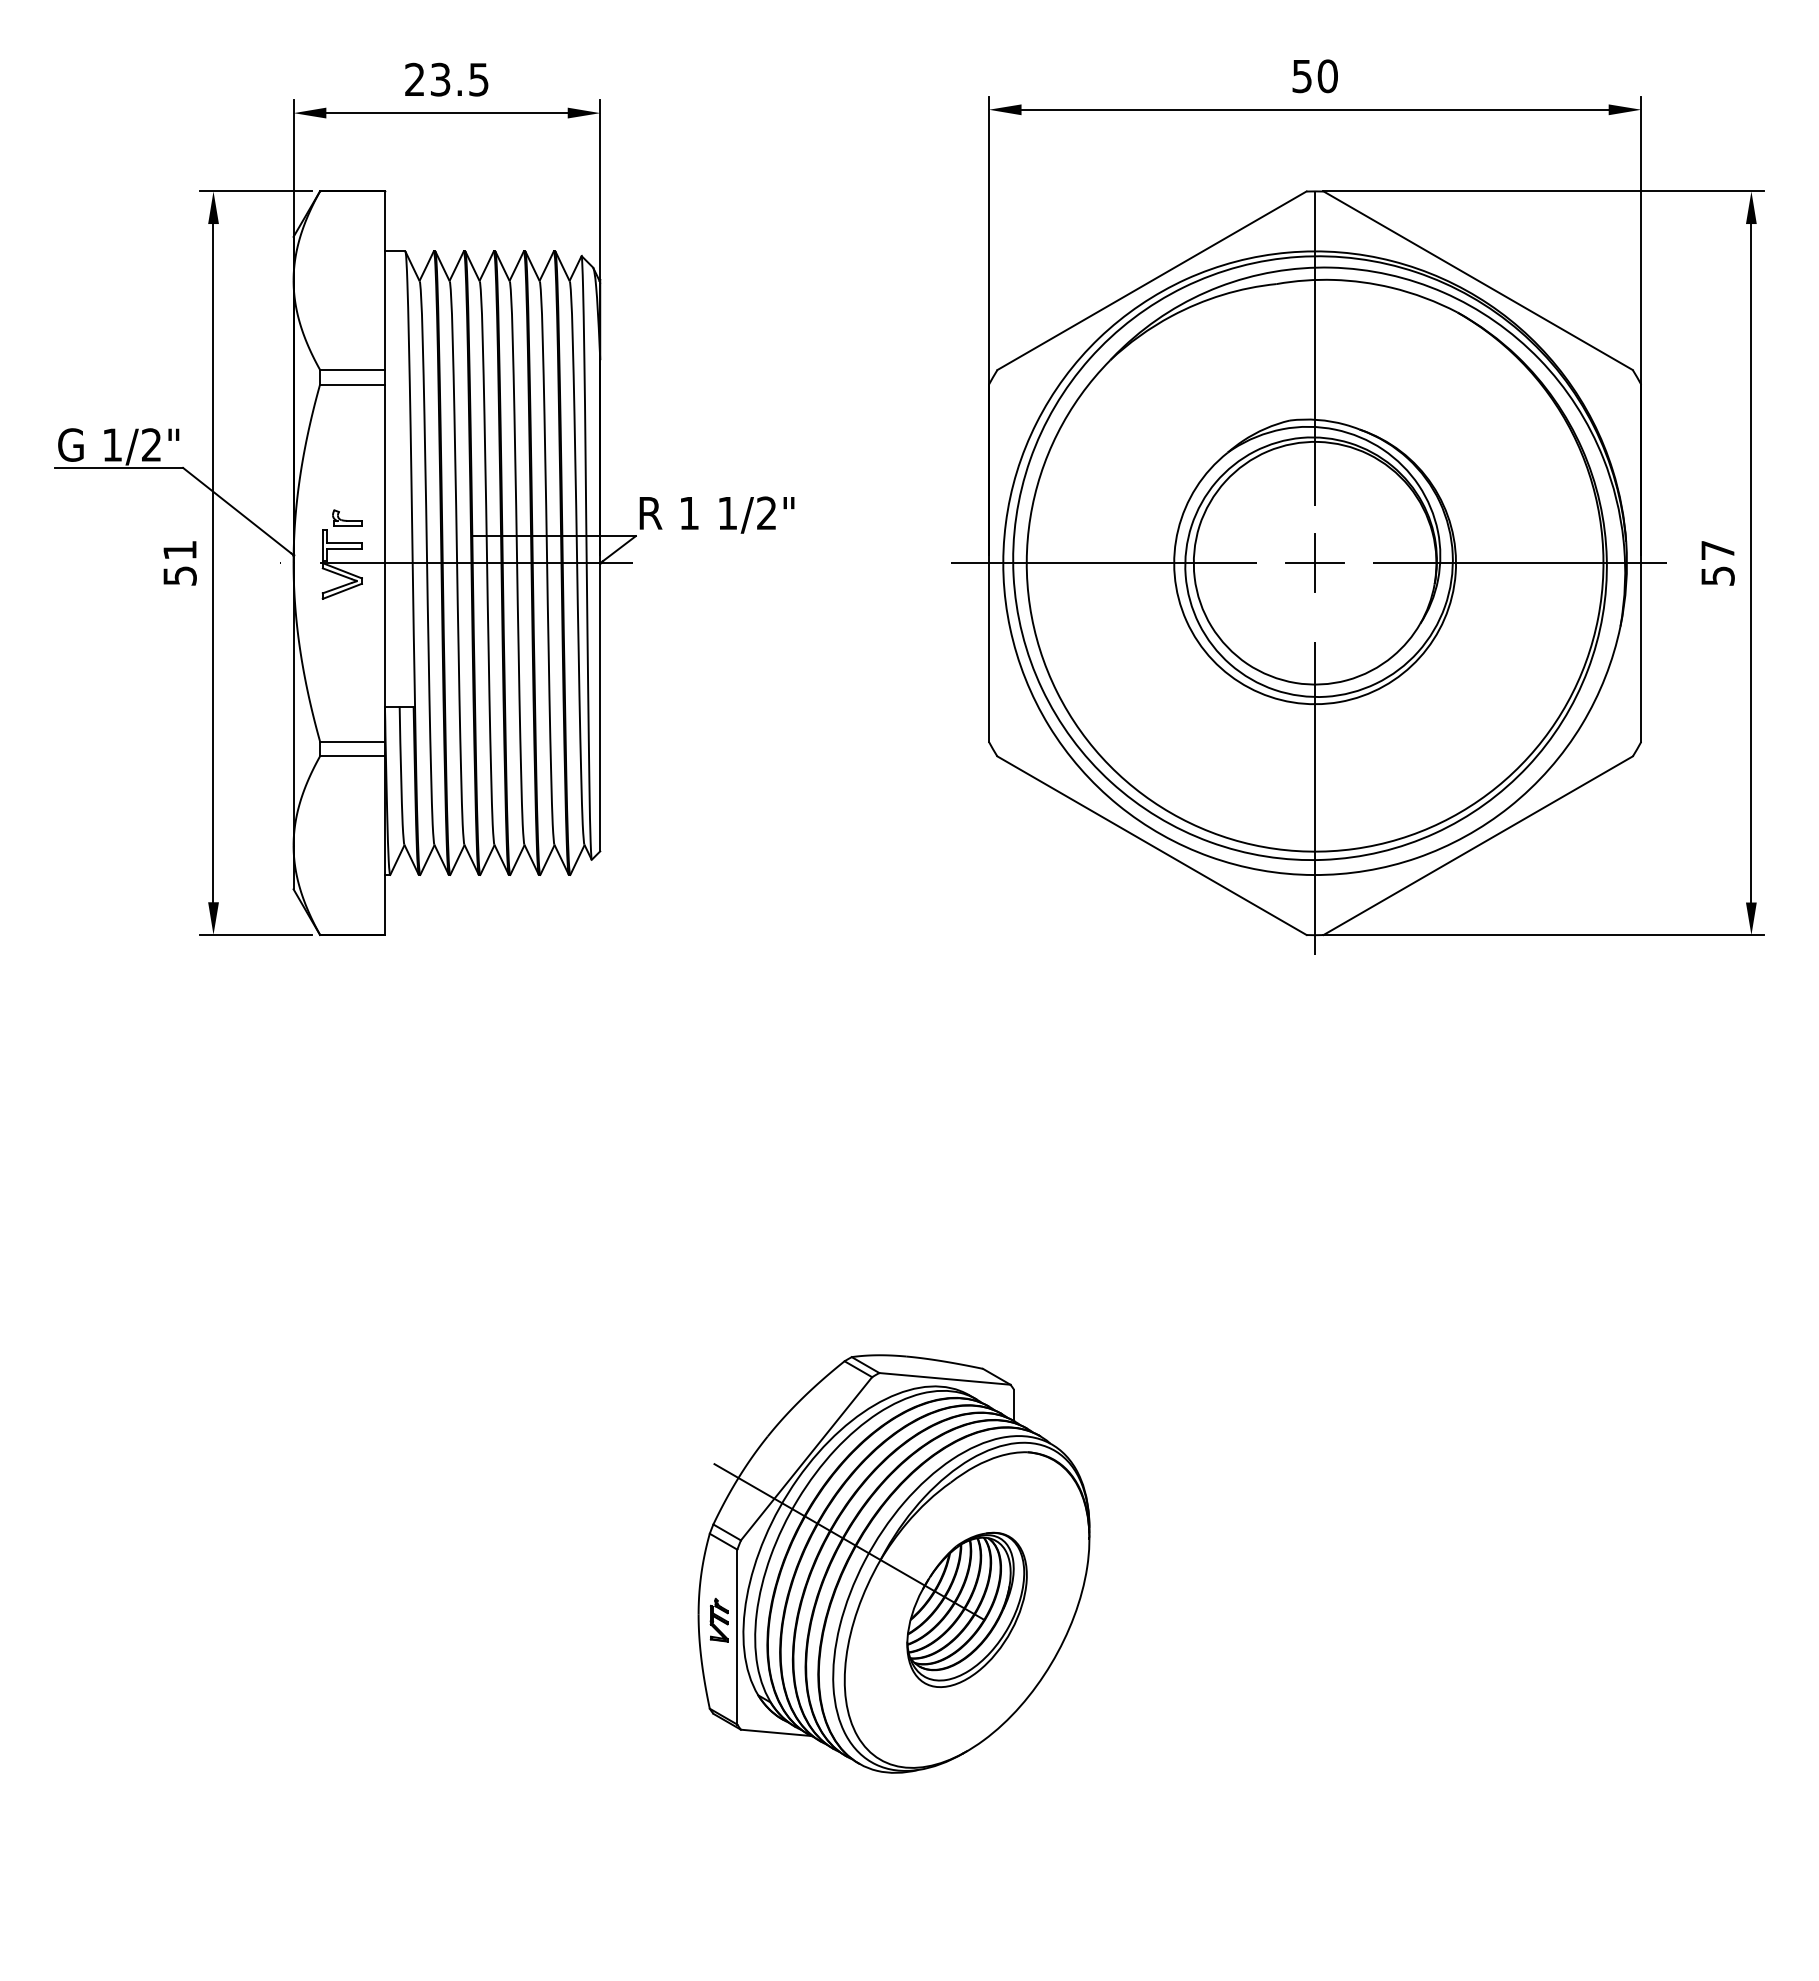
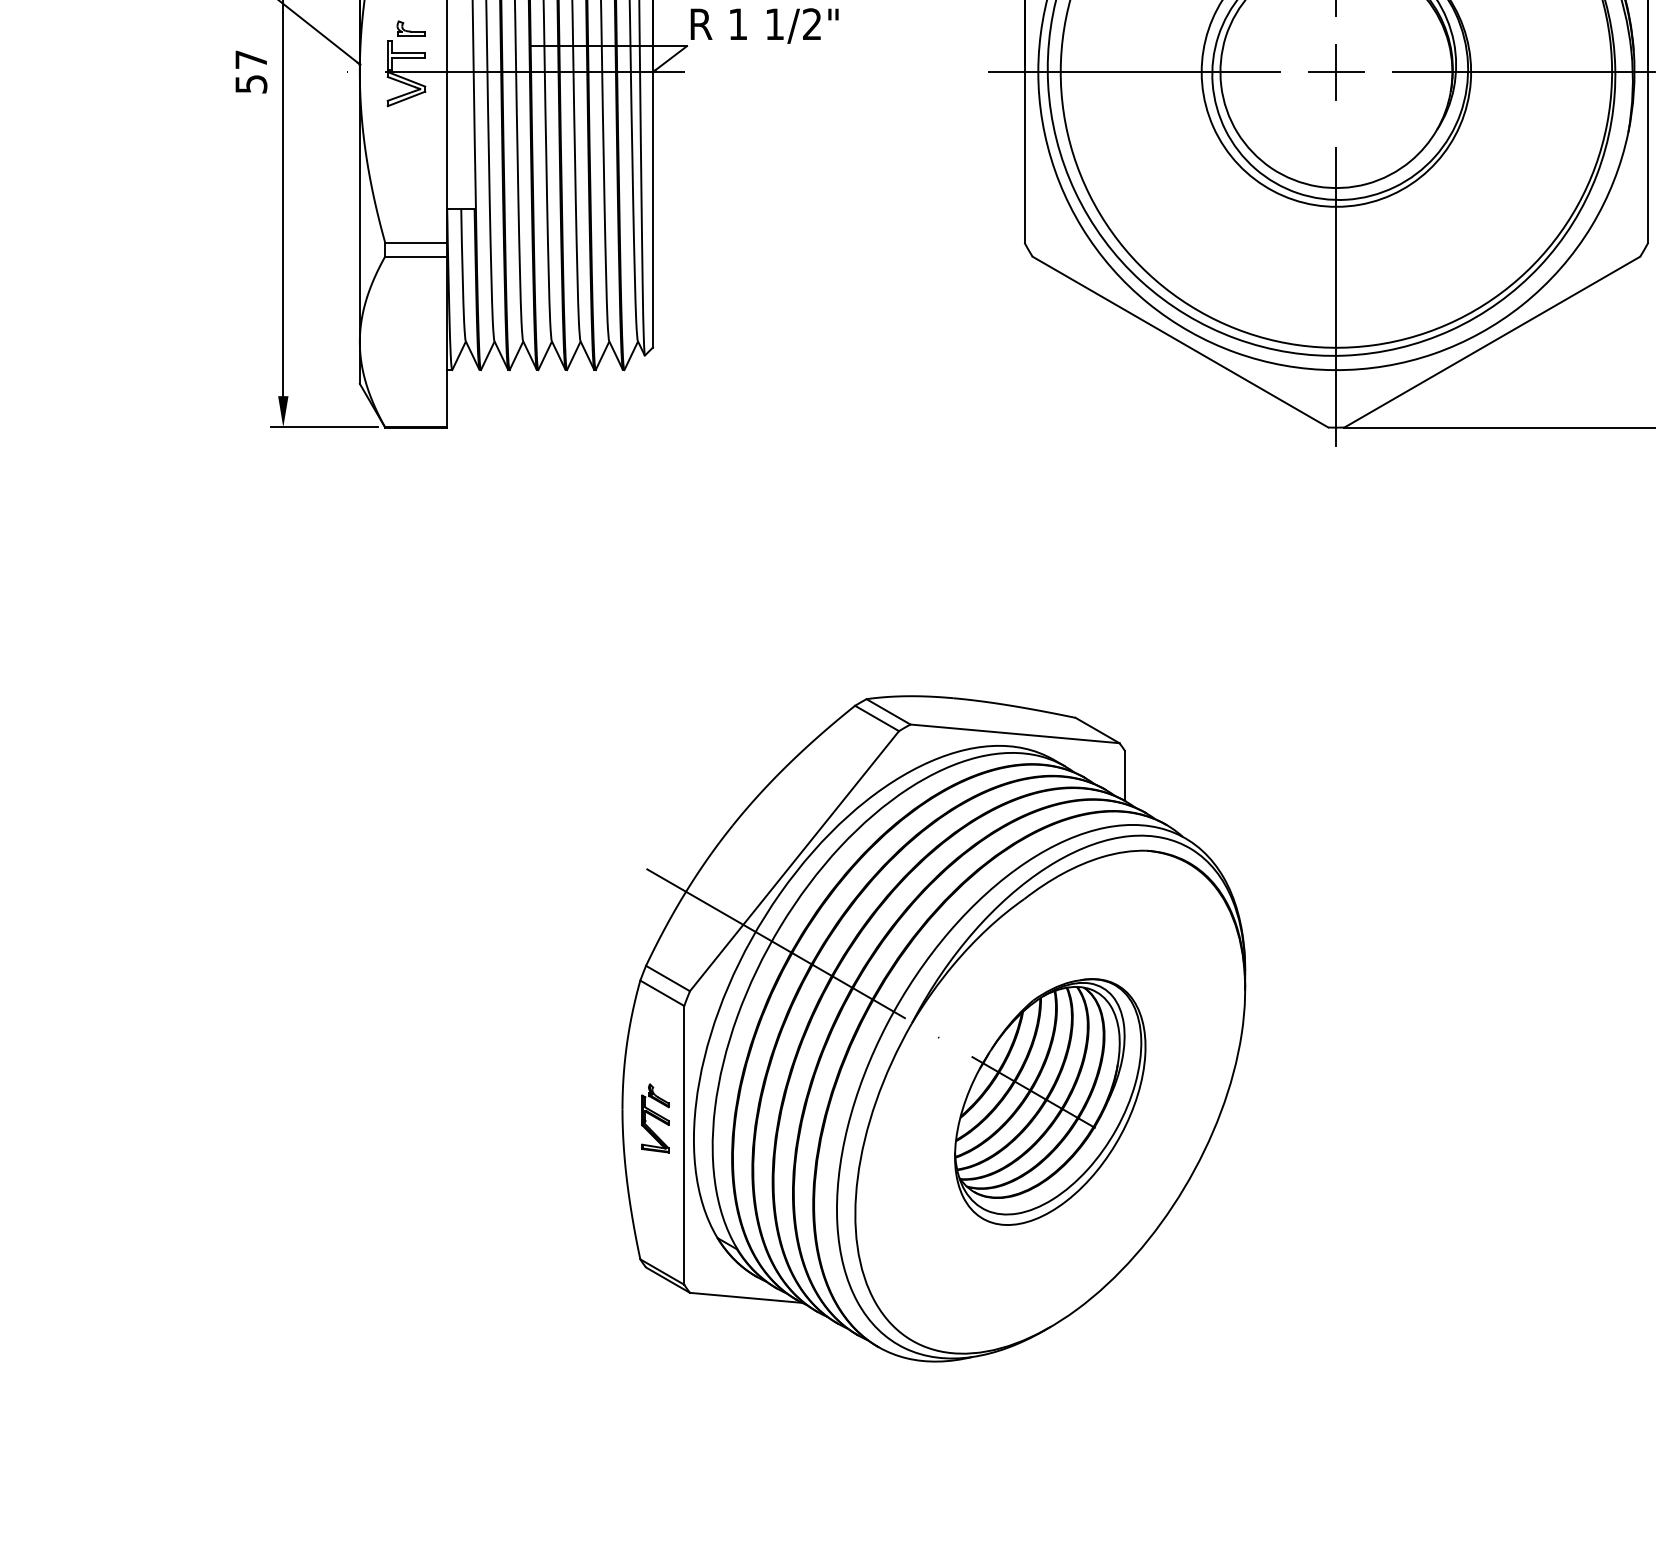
text: (179, 550) -> (250, 59), 51 -> 57
part: (893, 1563) -> (933, 1028), size x1.67

